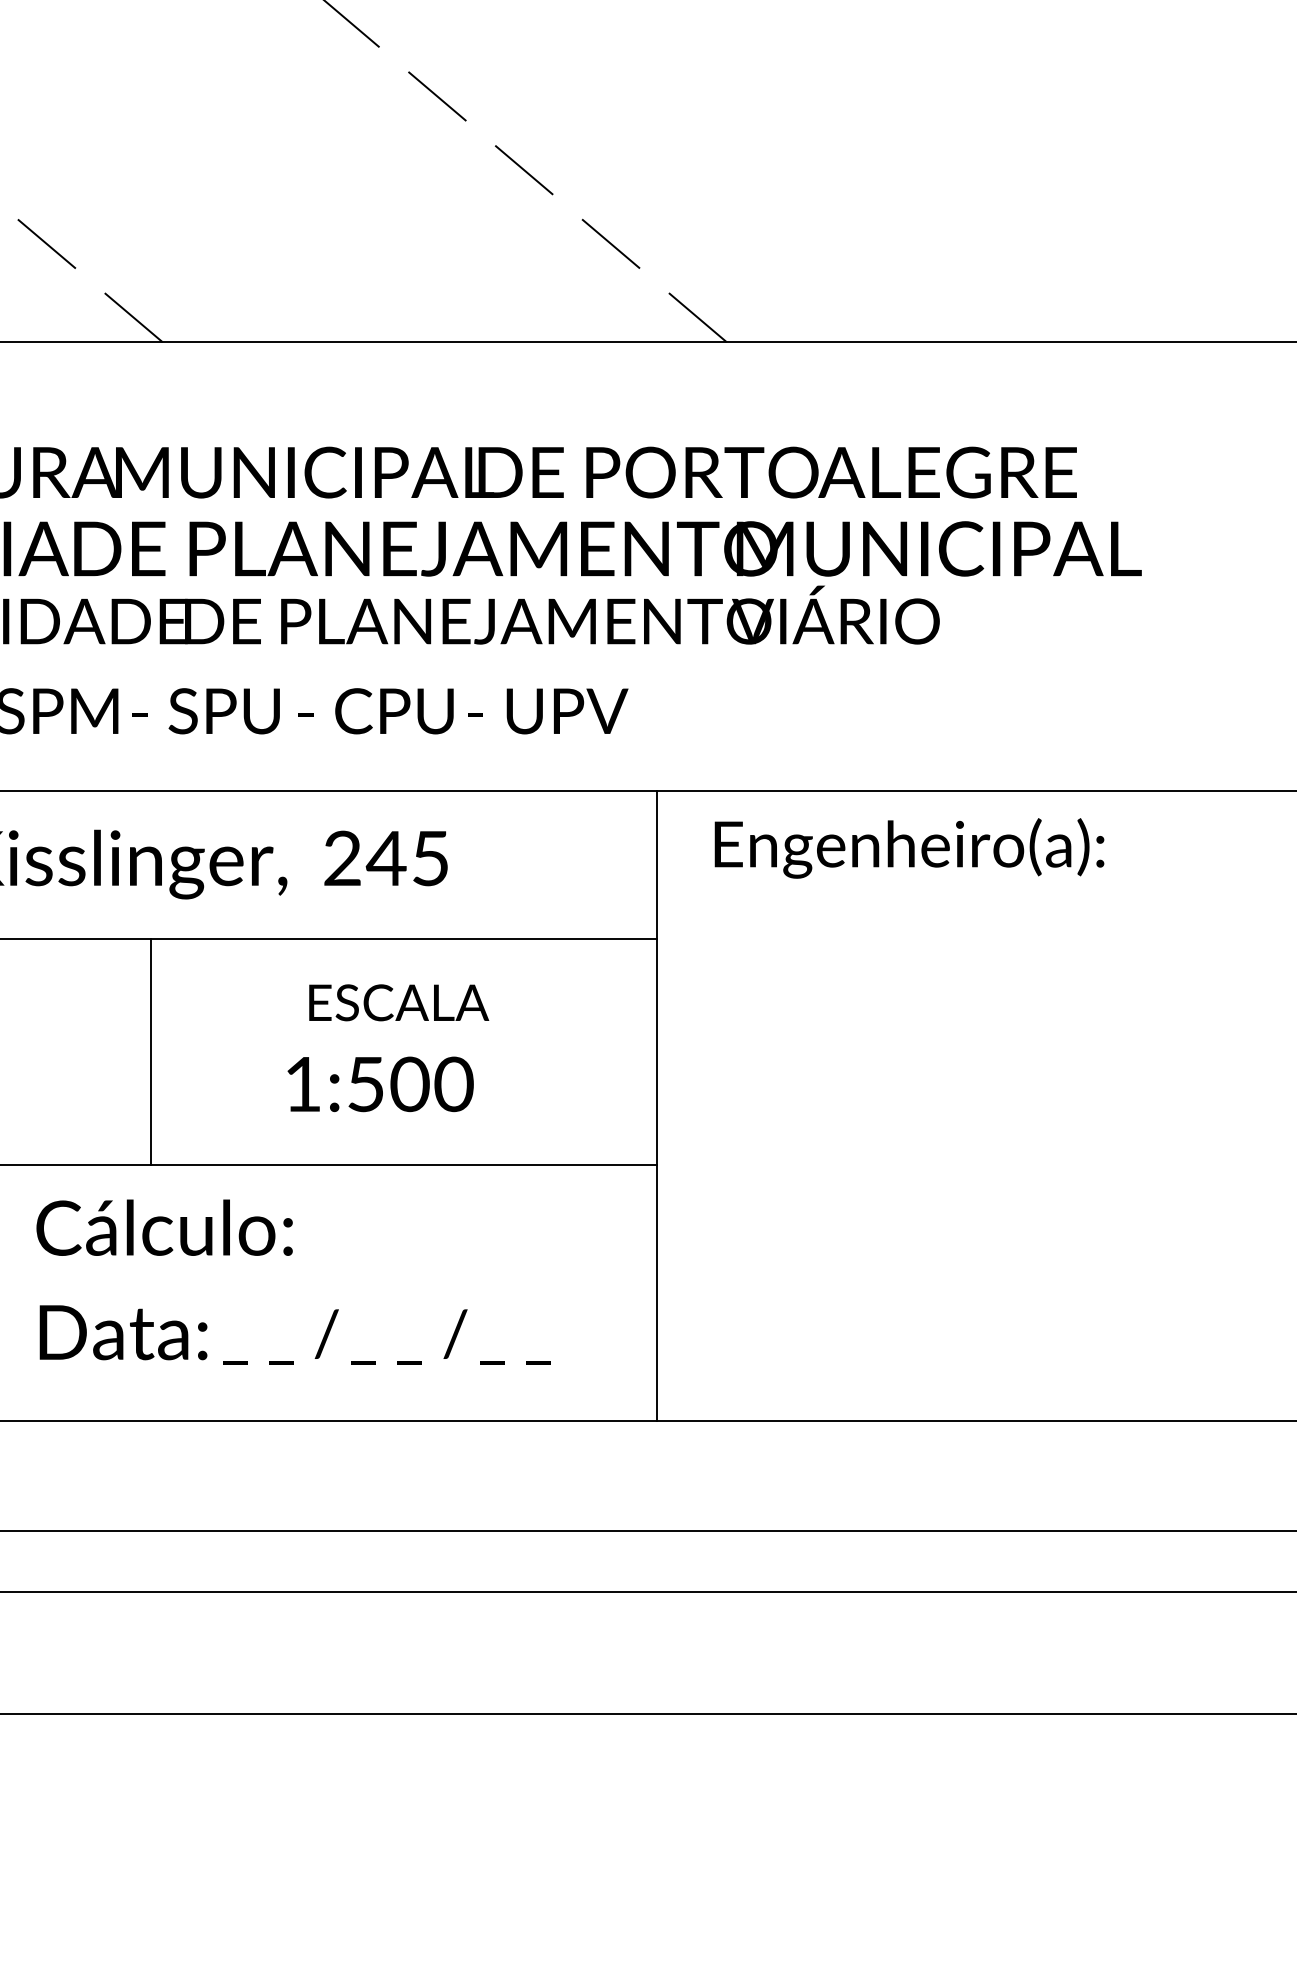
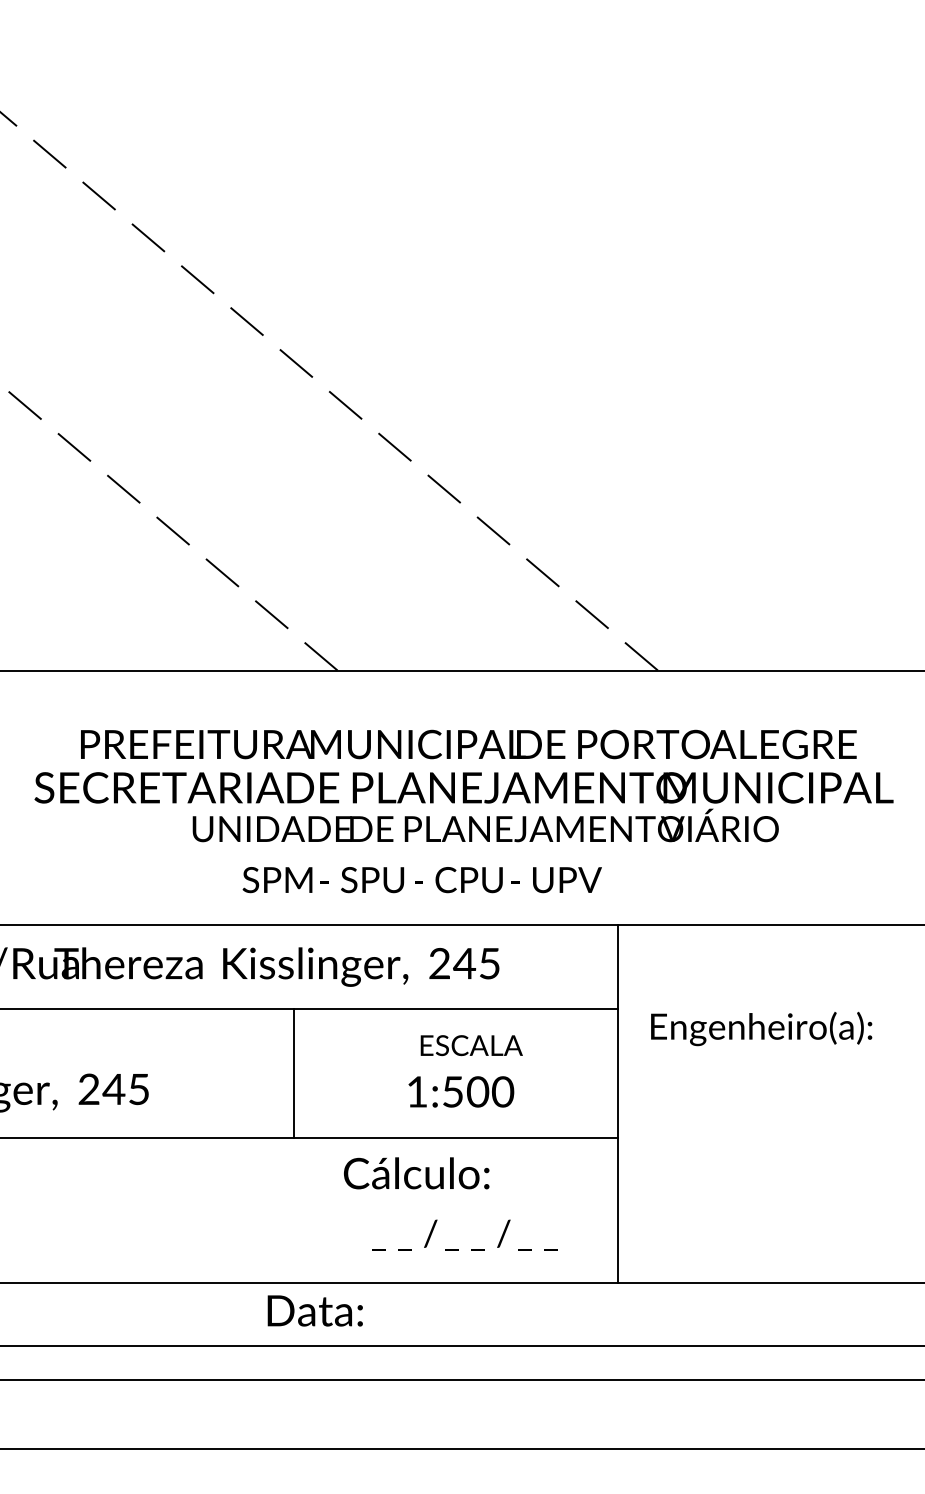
text: (909, 847) -> (761, 1028), moved
line: (150, 1051) -> (293, 1073), moved
text: (164, 1228) -> (416, 1173), moved
text: (122, 1331) -> (314, 1310), moved

